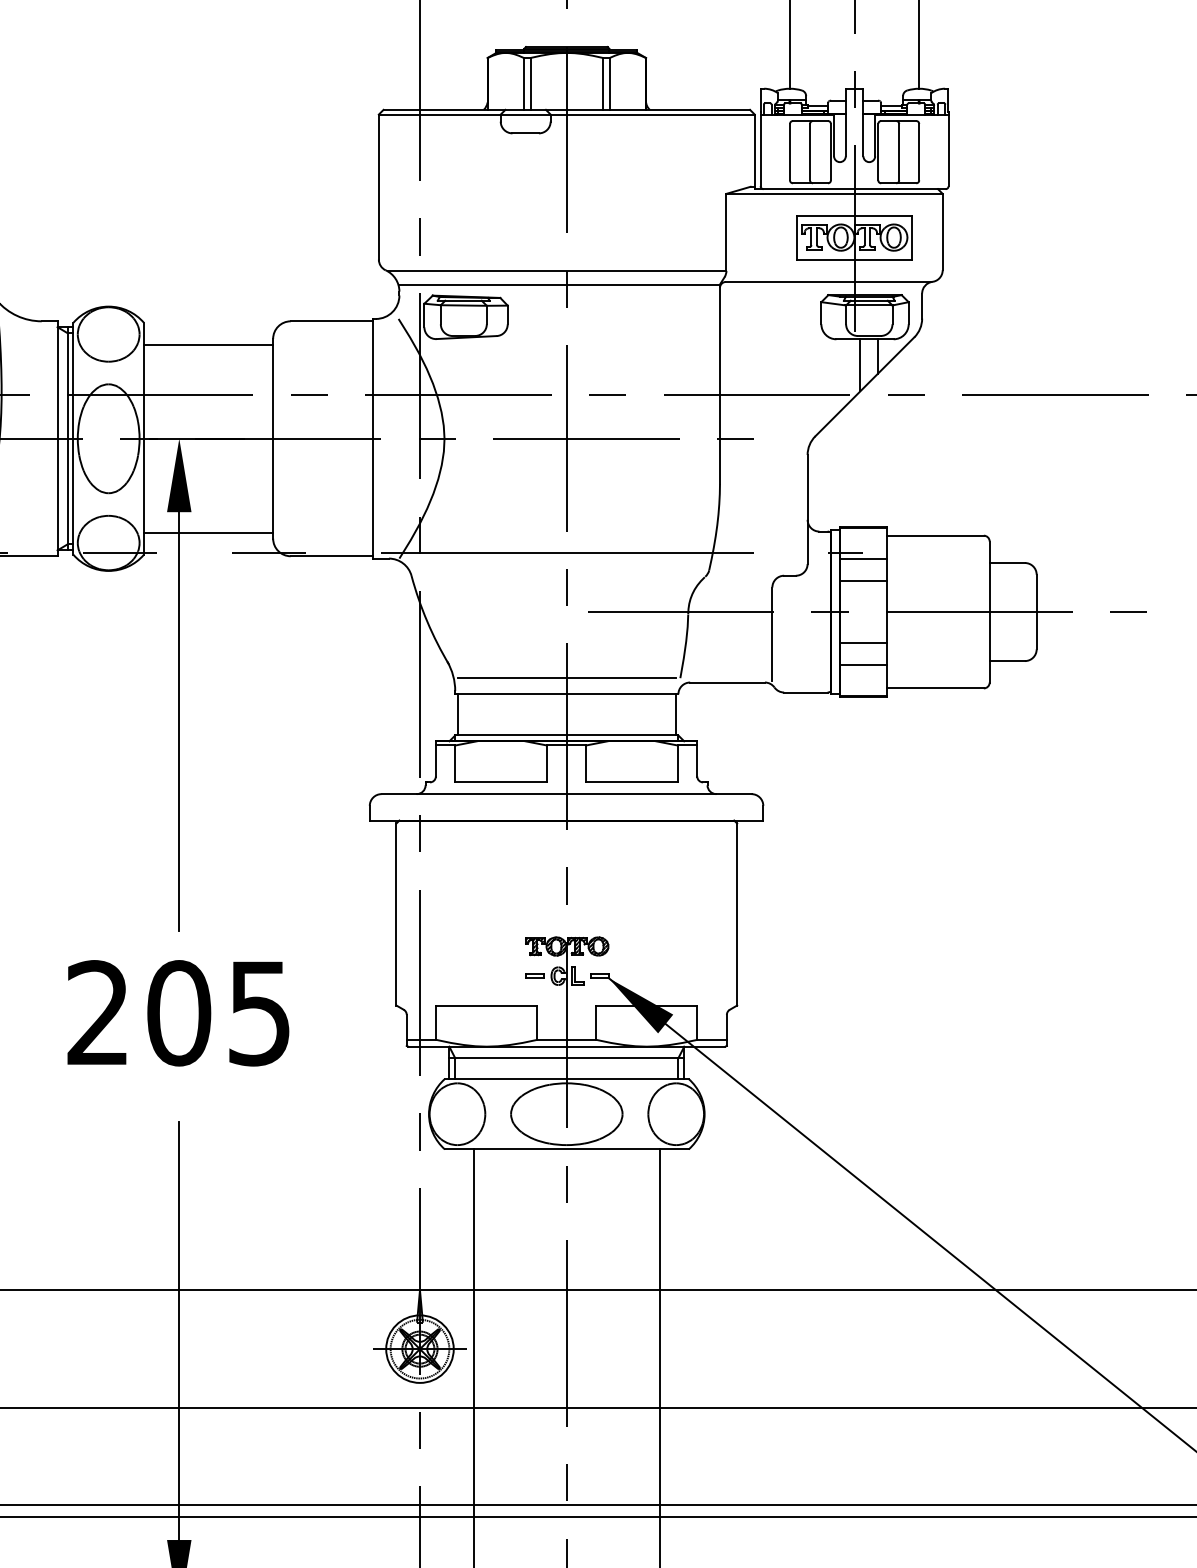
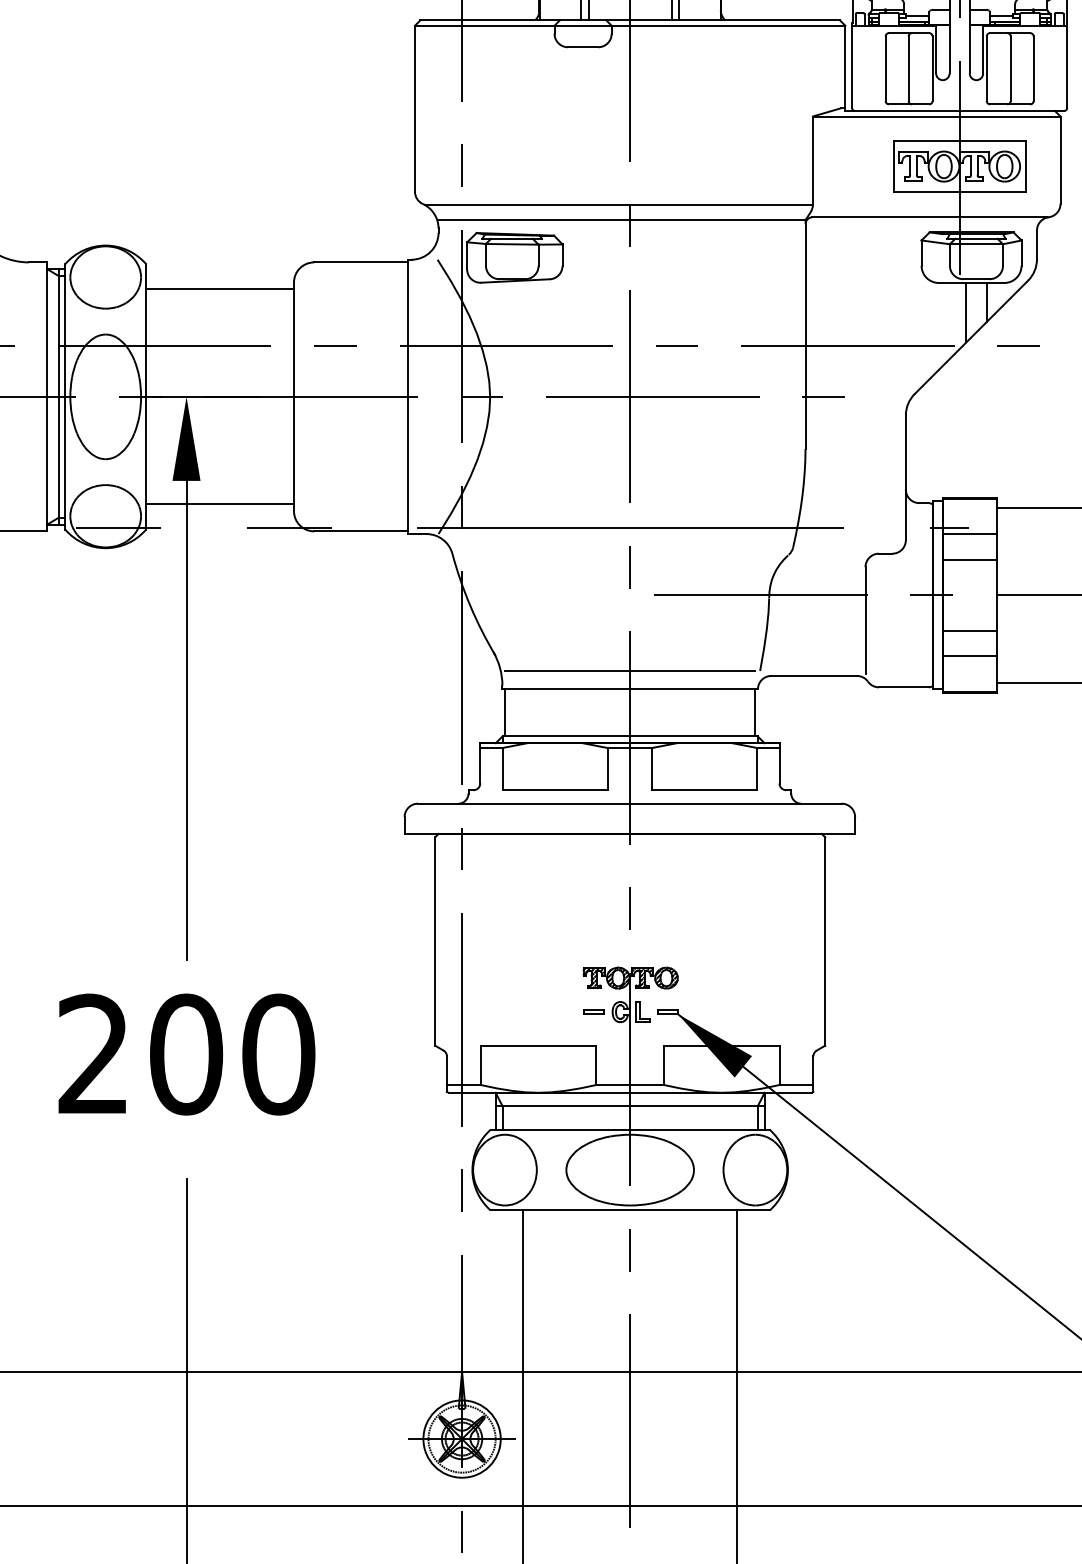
text: (259, 1013) -> (278, 1054), 205 -> 200

